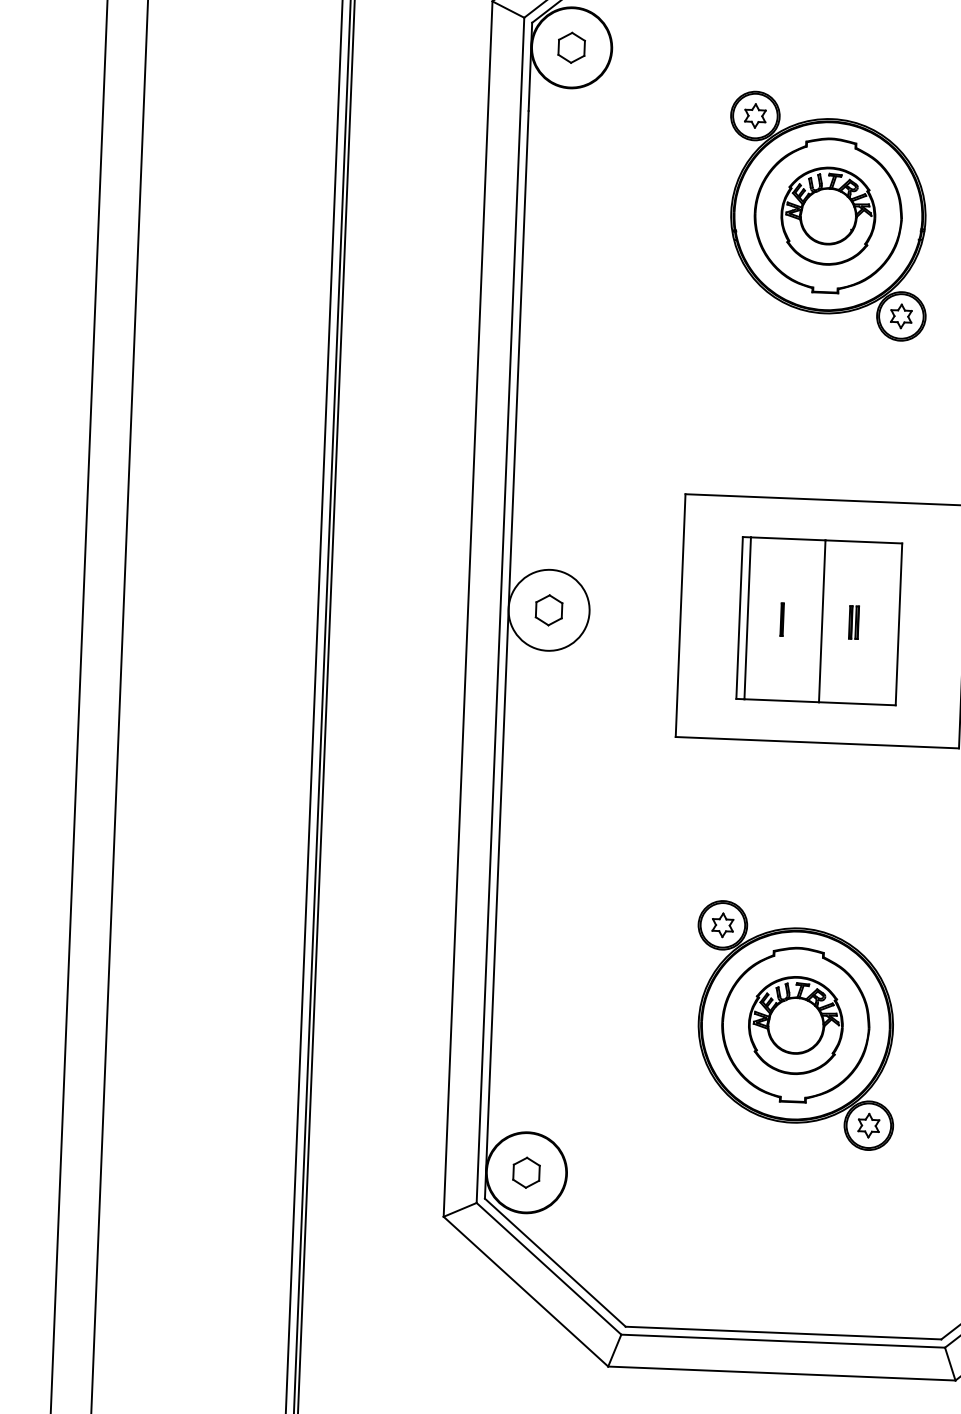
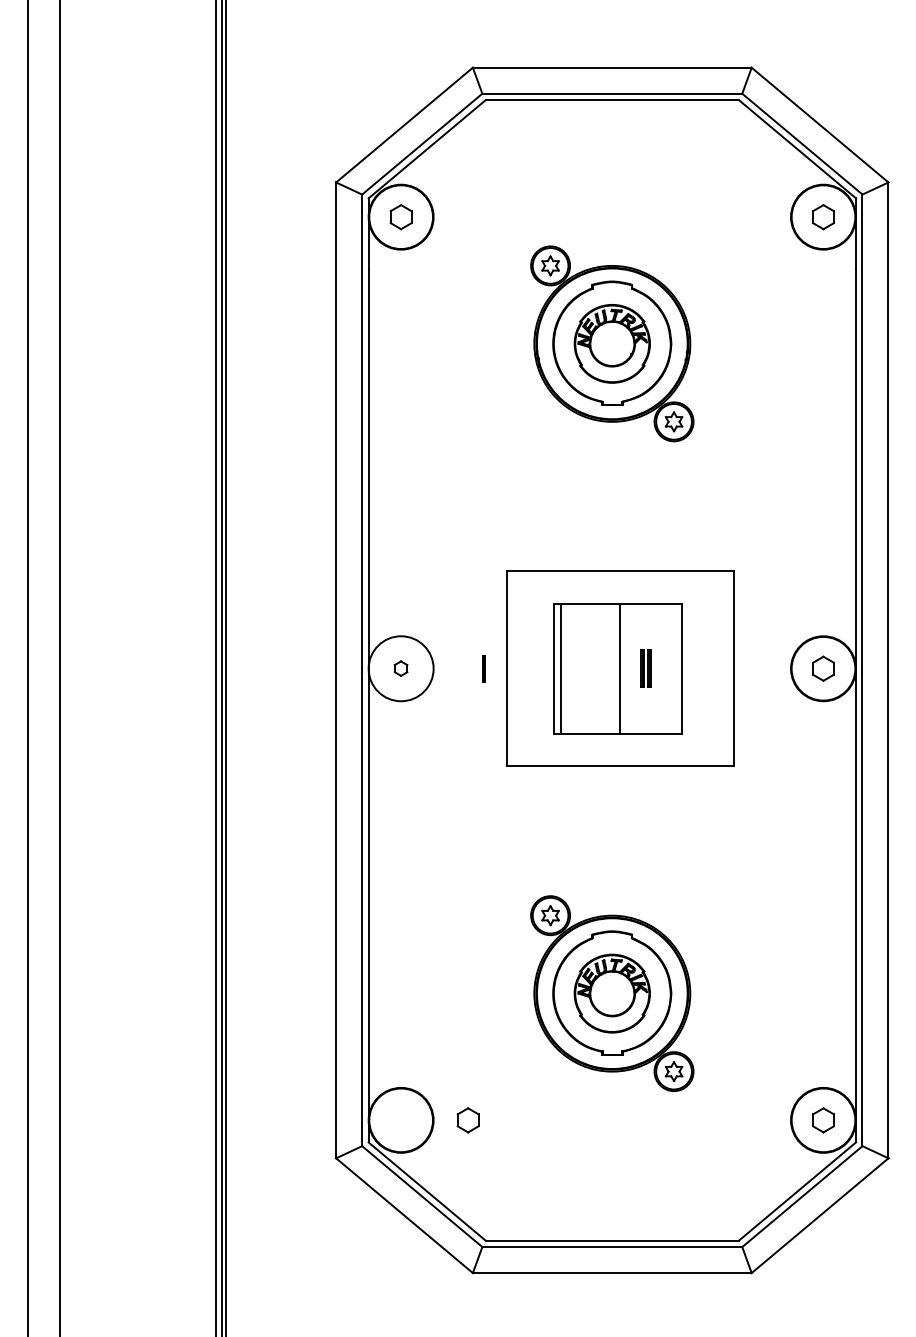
part: (548, 609) -> (400, 668), size x0.6
line: (781, 619) -> (483, 668), moved
part: (853, 622) -> (645, 668), size x1.4
part: (525, 1172) -> (467, 1120), moved

